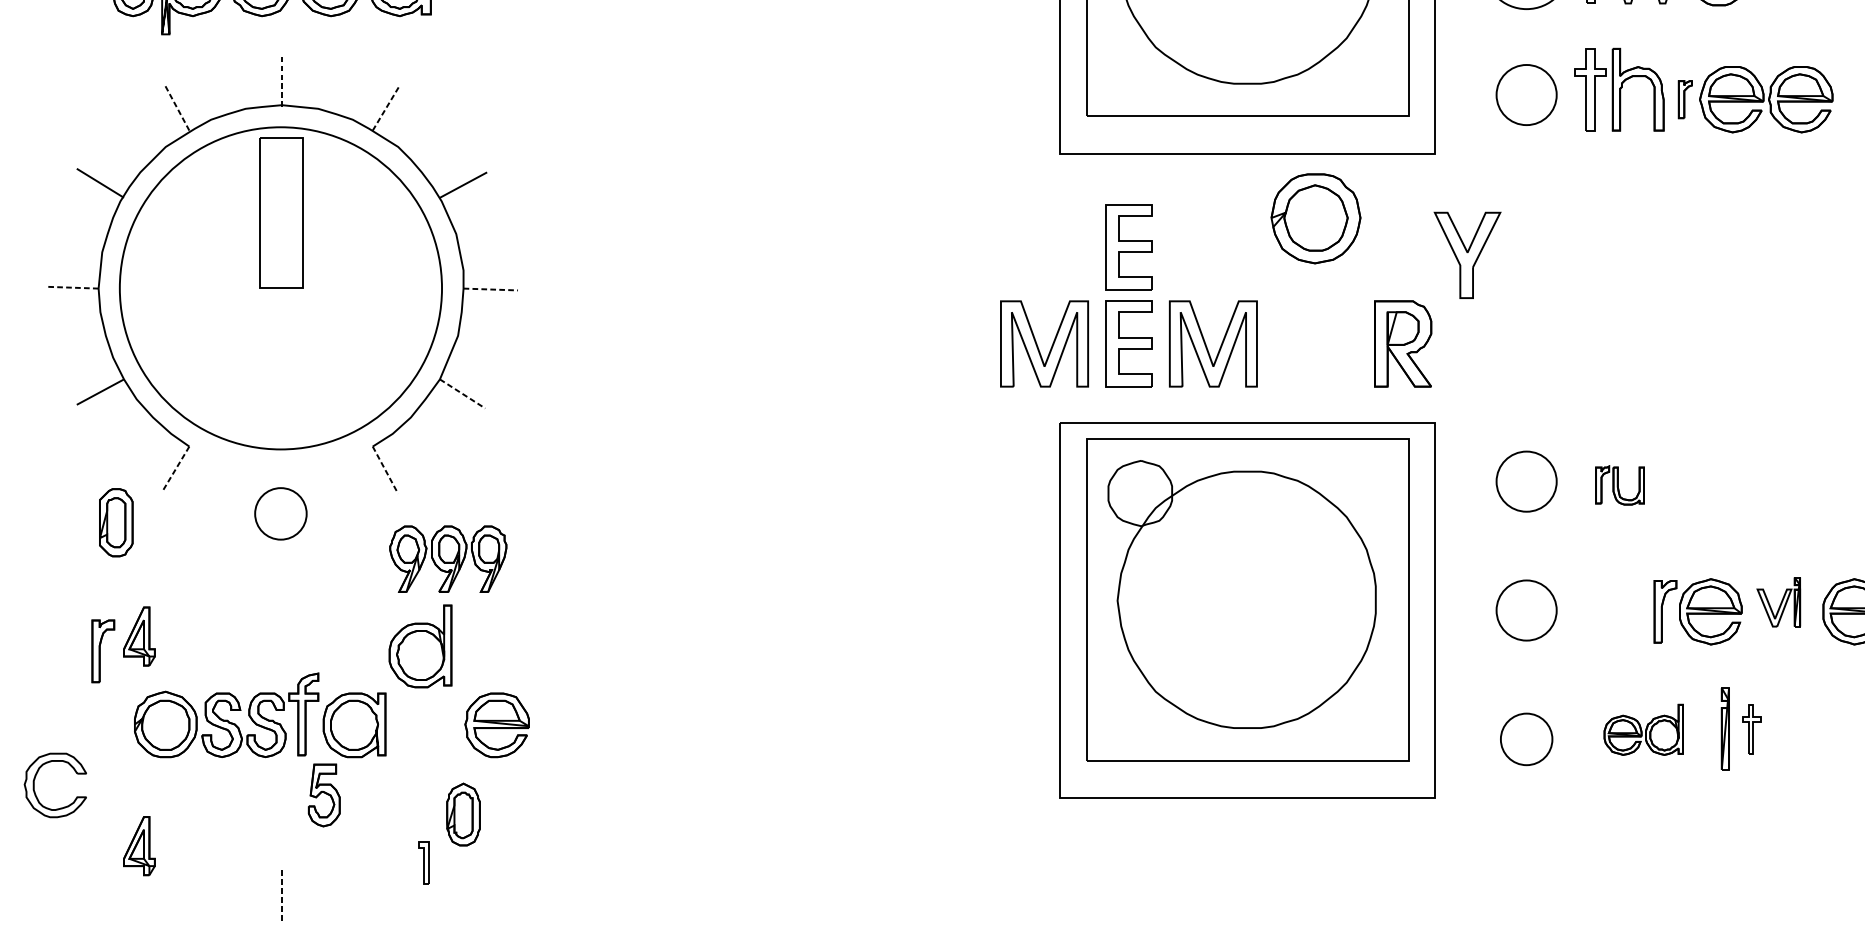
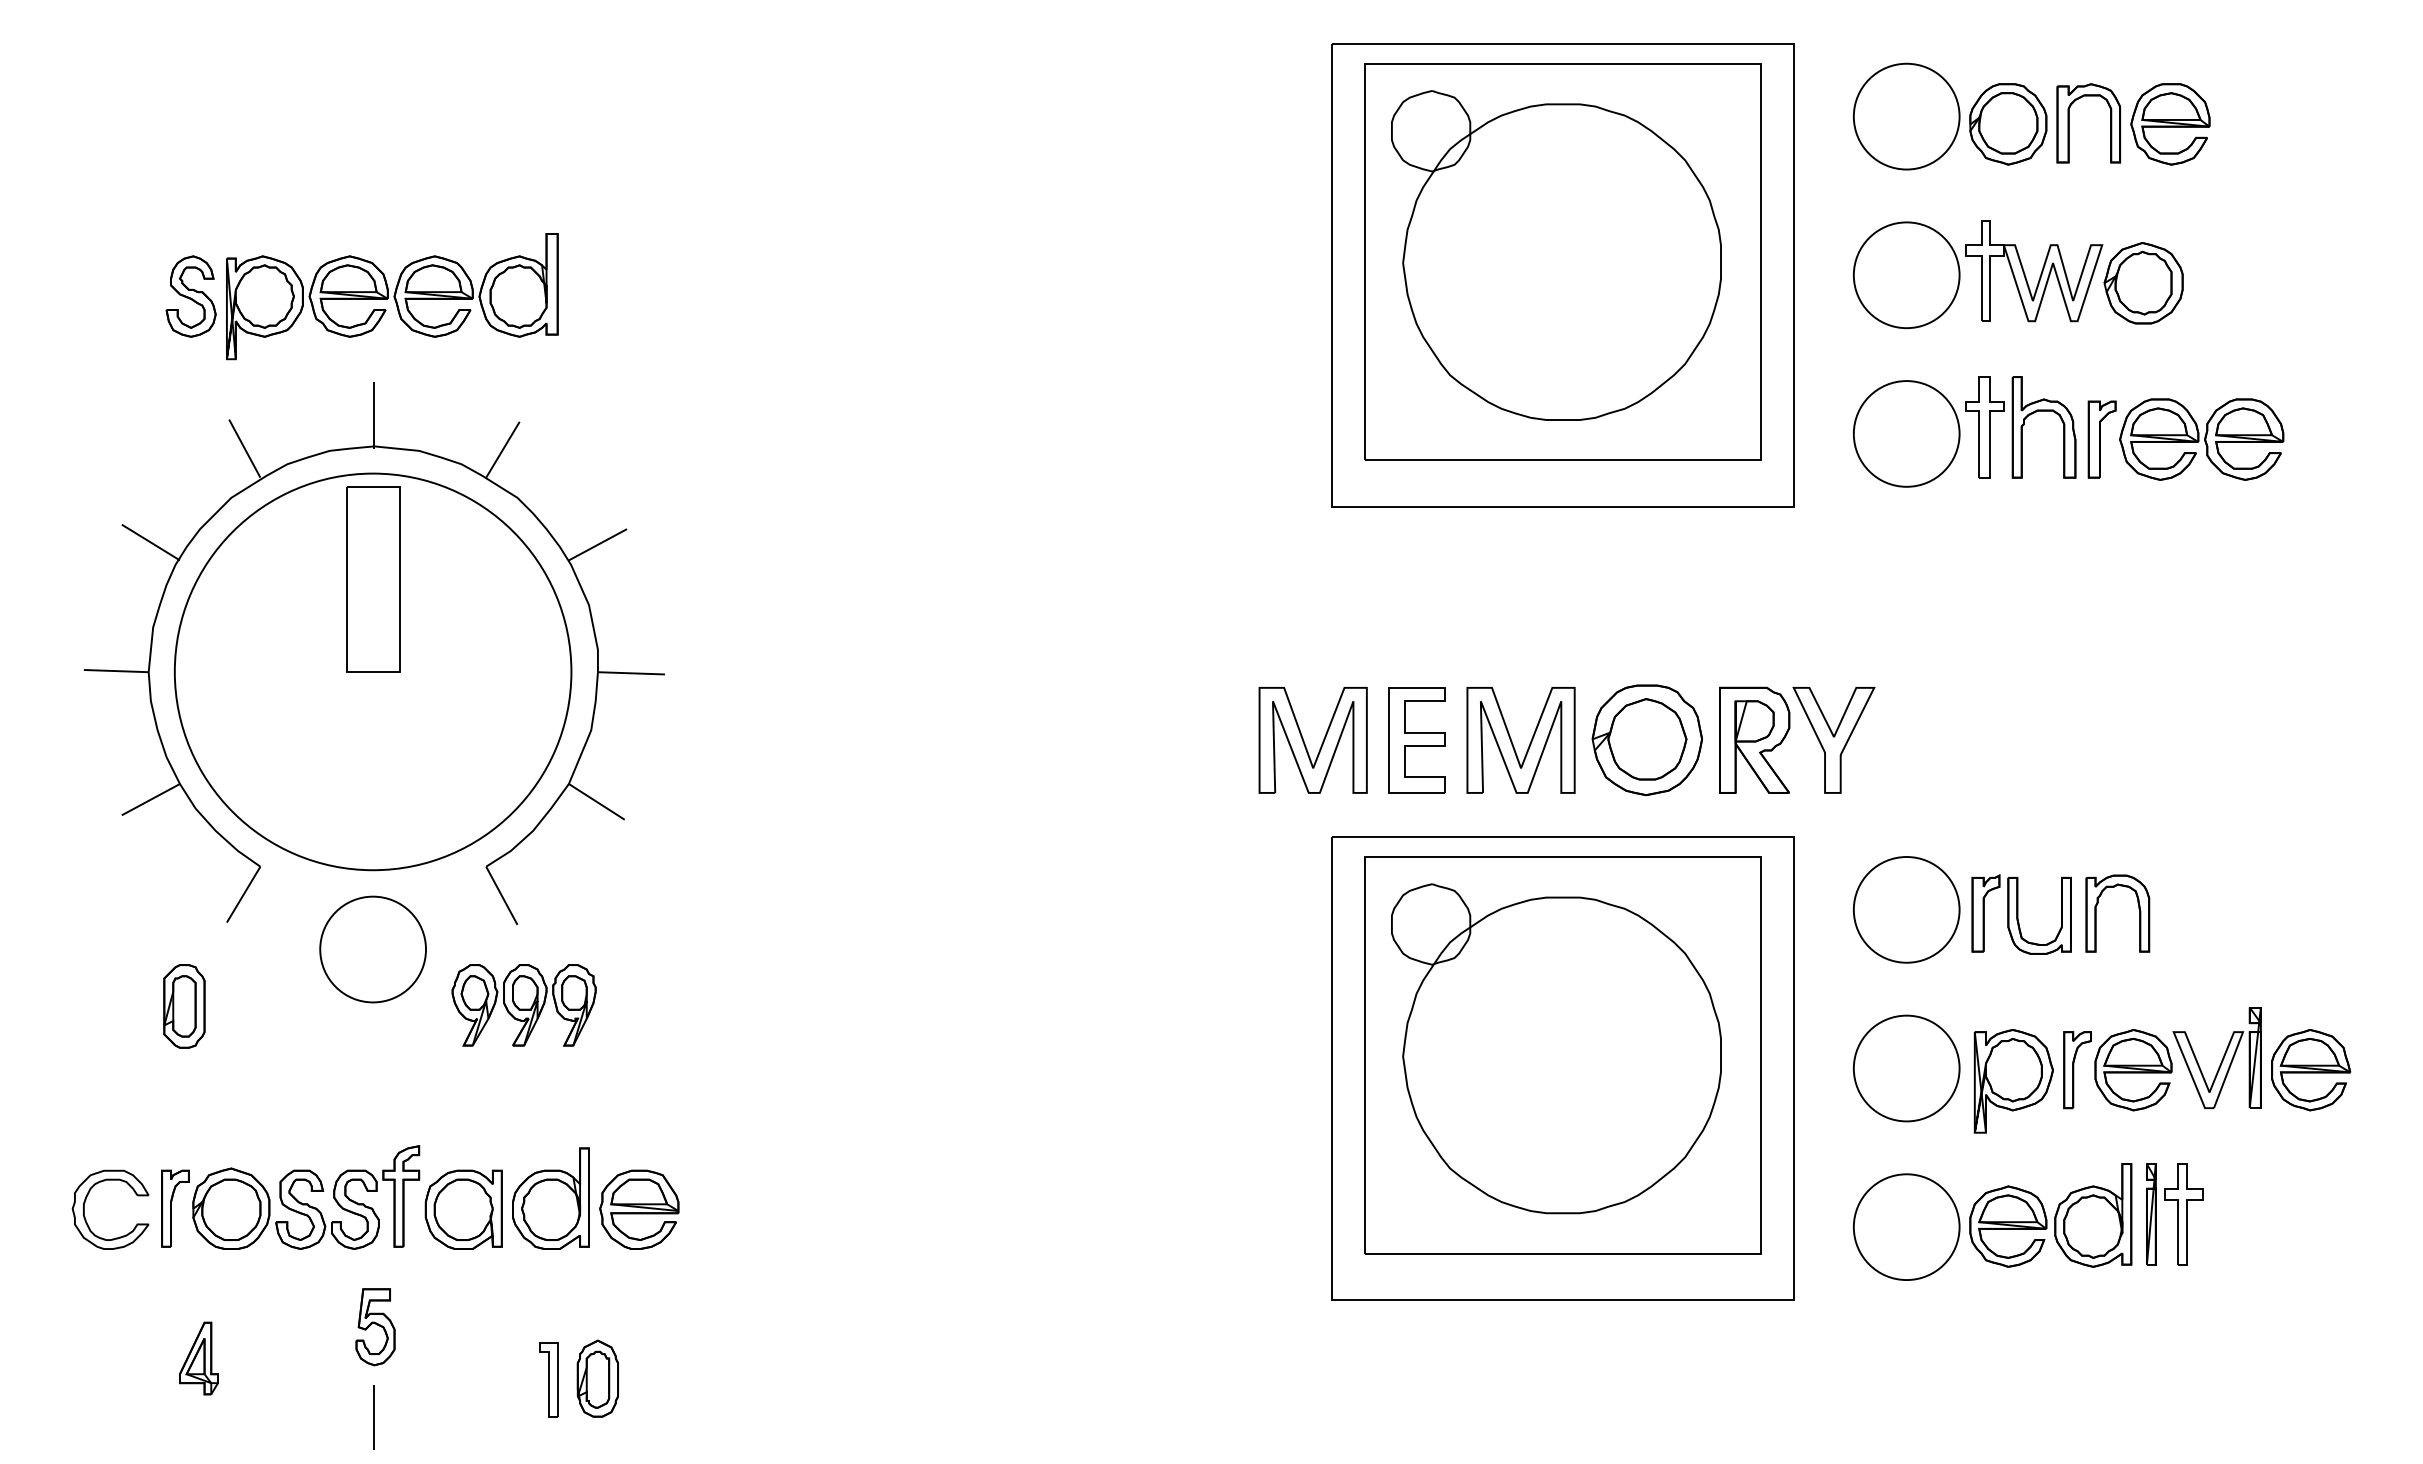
line: (282, 80) -> (374, 415), dashed -> solid
circle: (1526, 94) -> (1906, 433), size x1.43
part: (1684, 99) -> (2101, 439), size x1.67
line: (176, 106) -> (244, 448), dashed -> solid
line: (386, 107) -> (502, 449), dashed -> solid
part: (1316, 218) -> (1647, 740), moved
part: (1128, 247) -> (1416, 621), removed
part: (1467, 255) -> (1833, 740), moved
line: (71, 288) -> (115, 671), dashed -> solid
line: (490, 289) -> (631, 673), dashed -> solid
line: (463, 394) -> (597, 802), dashed -> solid
line: (175, 469) -> (243, 894), dashed -> solid
line: (386, 470) -> (502, 896), dashed -> solid
circle: (1526, 481) -> (1906, 909), size x1.43
part: (1680, 484) -> (2096, 913), added
part: (1619, 485) -> (2021, 914), size x1.67
circle: (281, 513) -> (373, 949), size x1.67
part: (116, 522) -> (184, 1006), moved
part: (447, 559) -> (523, 1005), moved
part: (1778, 602) -> (2216, 1058), size x1.67
circle: (1526, 610) -> (1906, 1068), size x1.43
part: (1613, 621) -> (2013, 1081), added
part: (139, 636) -> (198, 1100), removed
part: (420, 646) -> (550, 1198), moved
part: (103, 651) -> (175, 1208), moved
part: (1643, 729) -> (2050, 1215), size x1.67
part: (1751, 729) -> (2183, 1214), size x1.67
circle: (1526, 739) -> (1906, 1227), size x1.67
part: (35, 777) -> (86, 1200), moved
part: (324, 795) -> (375, 1327), moved
part: (463, 814) -> (597, 1378), moved
part: (423, 863) -> (548, 1379), size x1.43
line: (282, 894) -> (374, 1417), dashed -> solid

